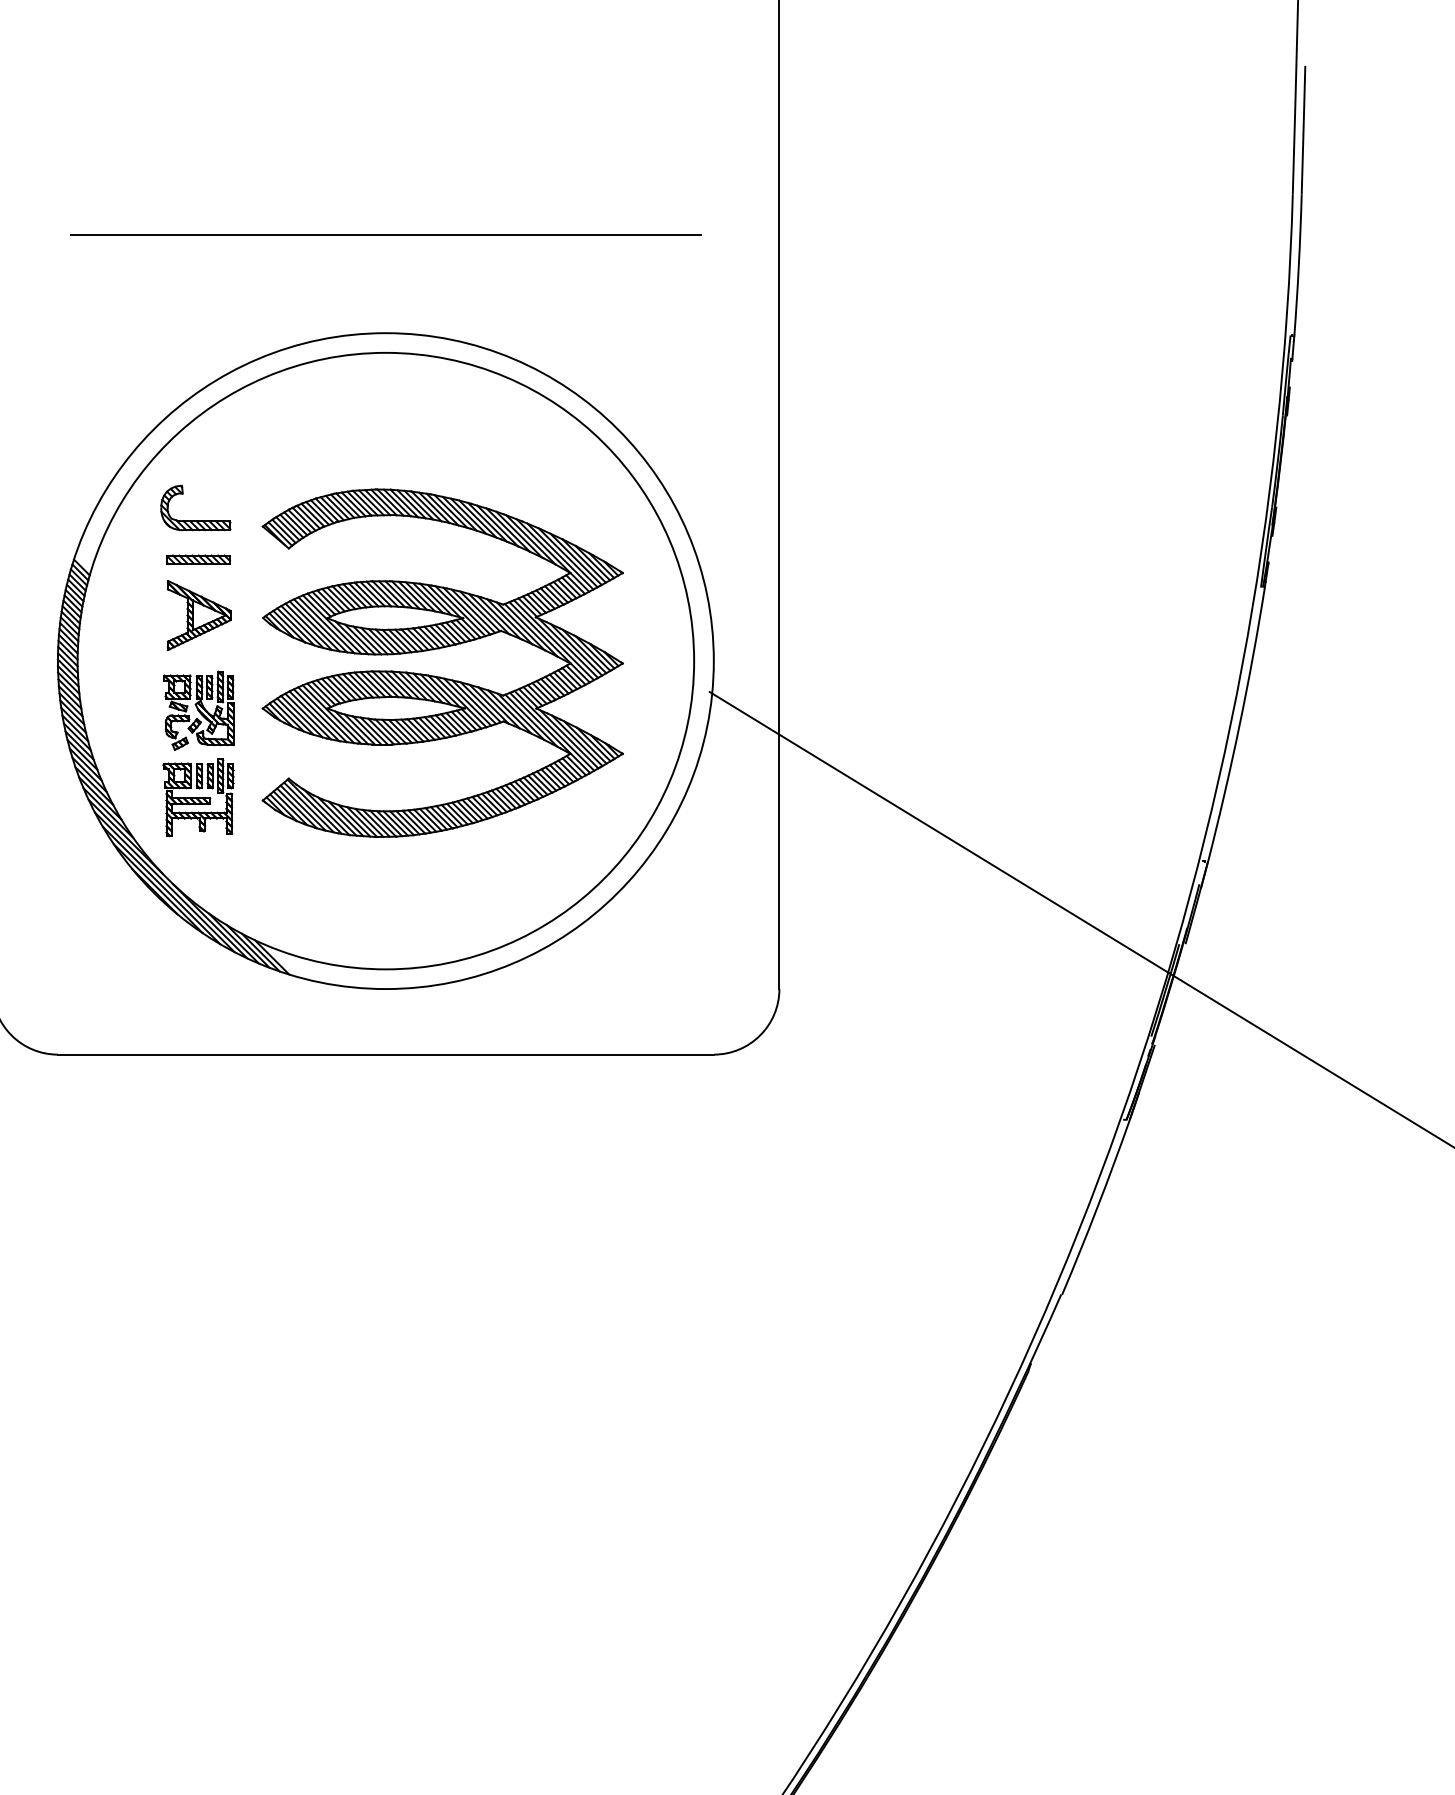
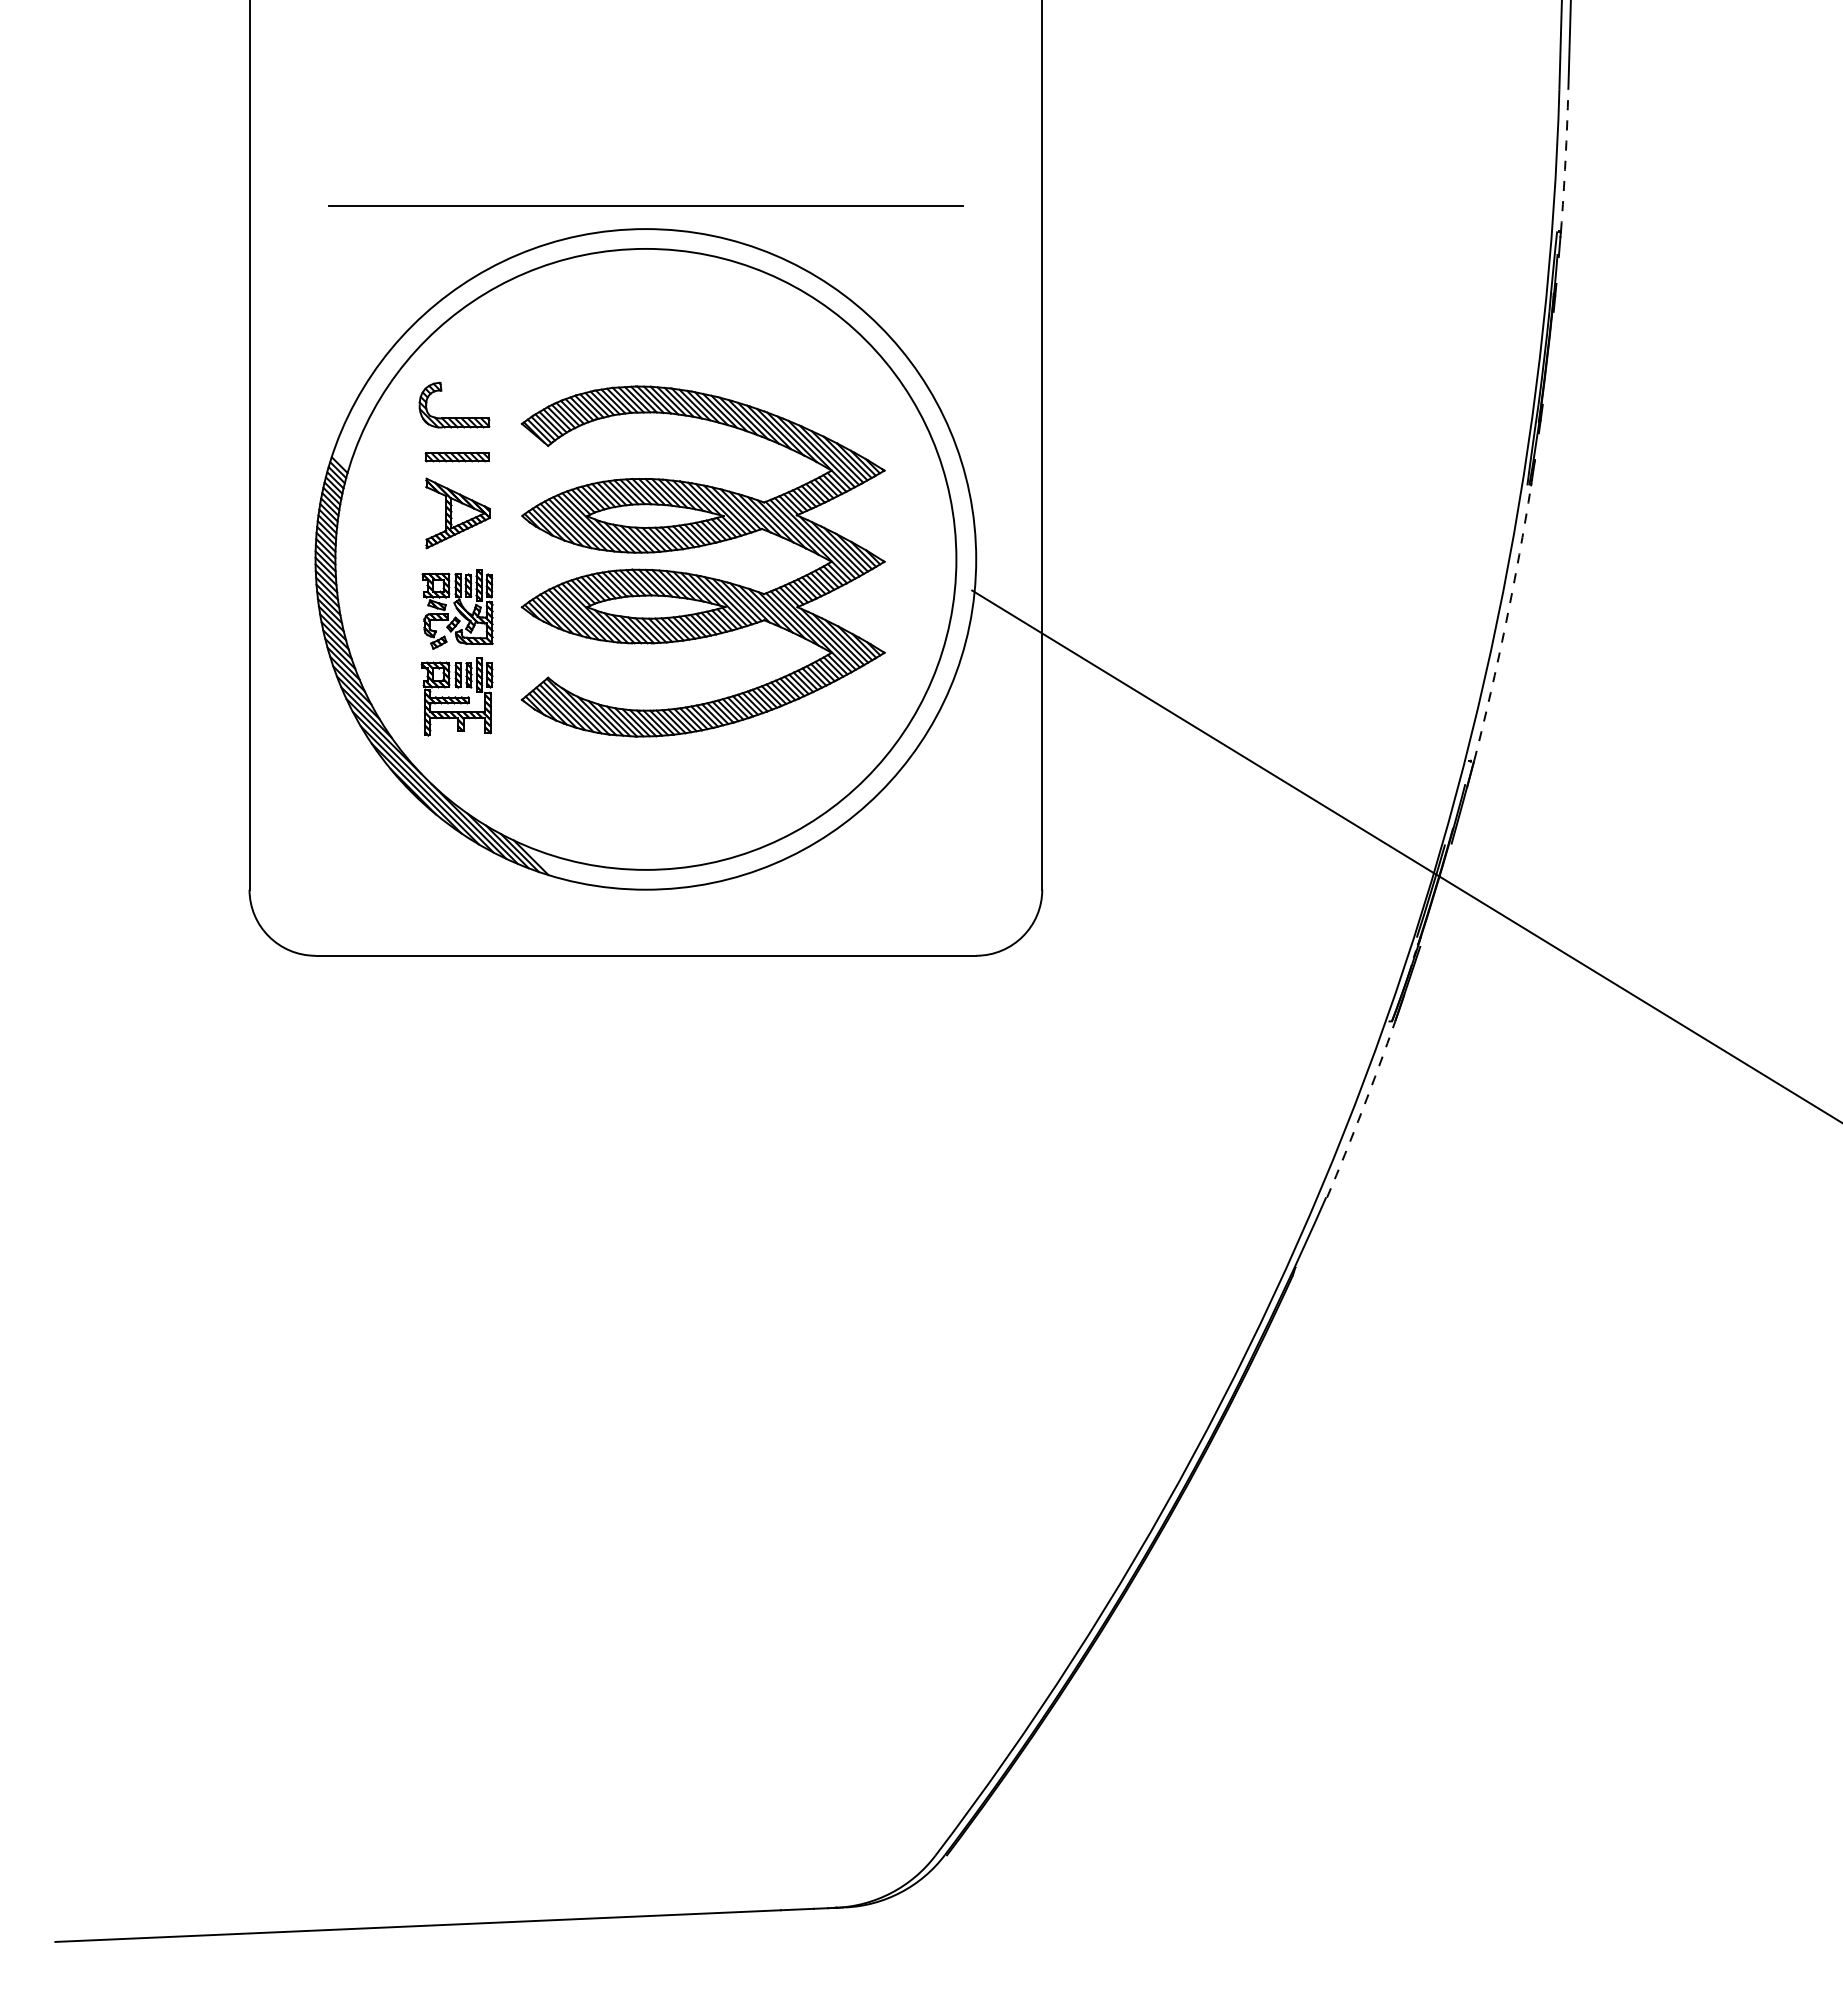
line: (385, 234) -> (645, 205), moved
arc: (1298, 265) -> (1565, 160), solid -> dashed
arc: (1239, 724) -> (1505, 623), solid -> dashed
arc: (1097, 1208) -> (1362, 1110), solid -> dashed

